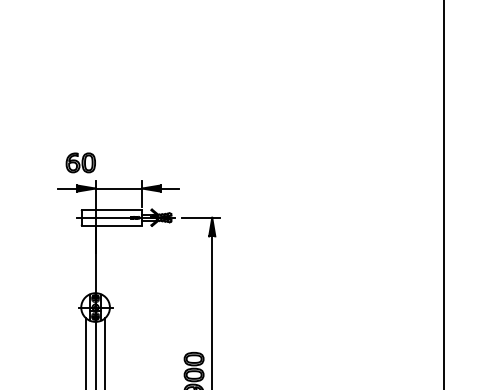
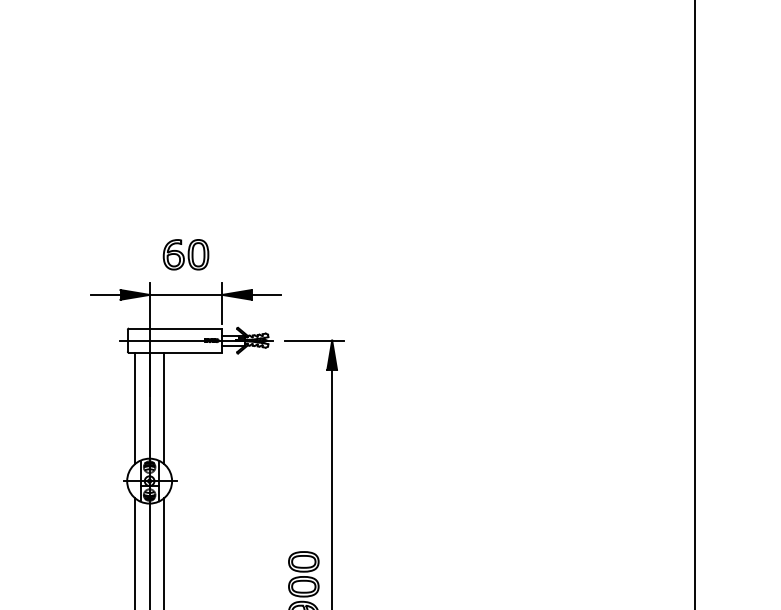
part: (80, 162) -> (185, 254), moved
line: (86, 260) -> (135, 407), added
line: (104, 260) -> (163, 407), added

